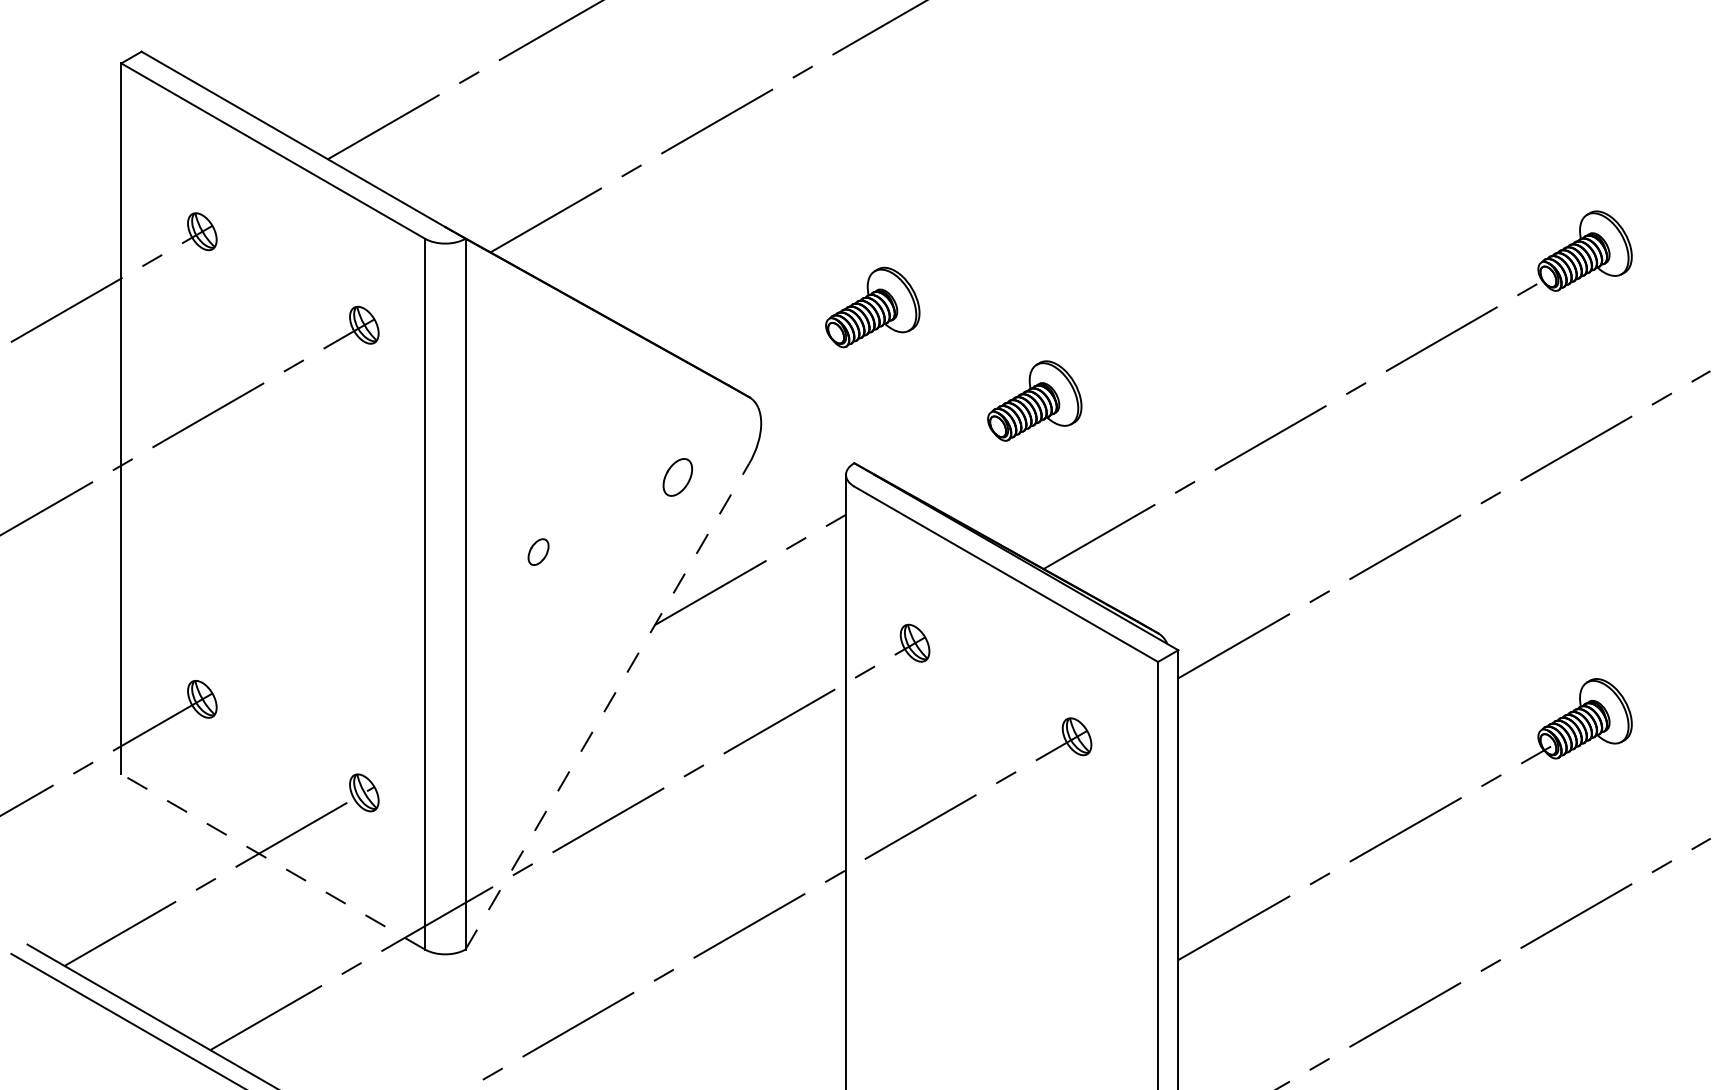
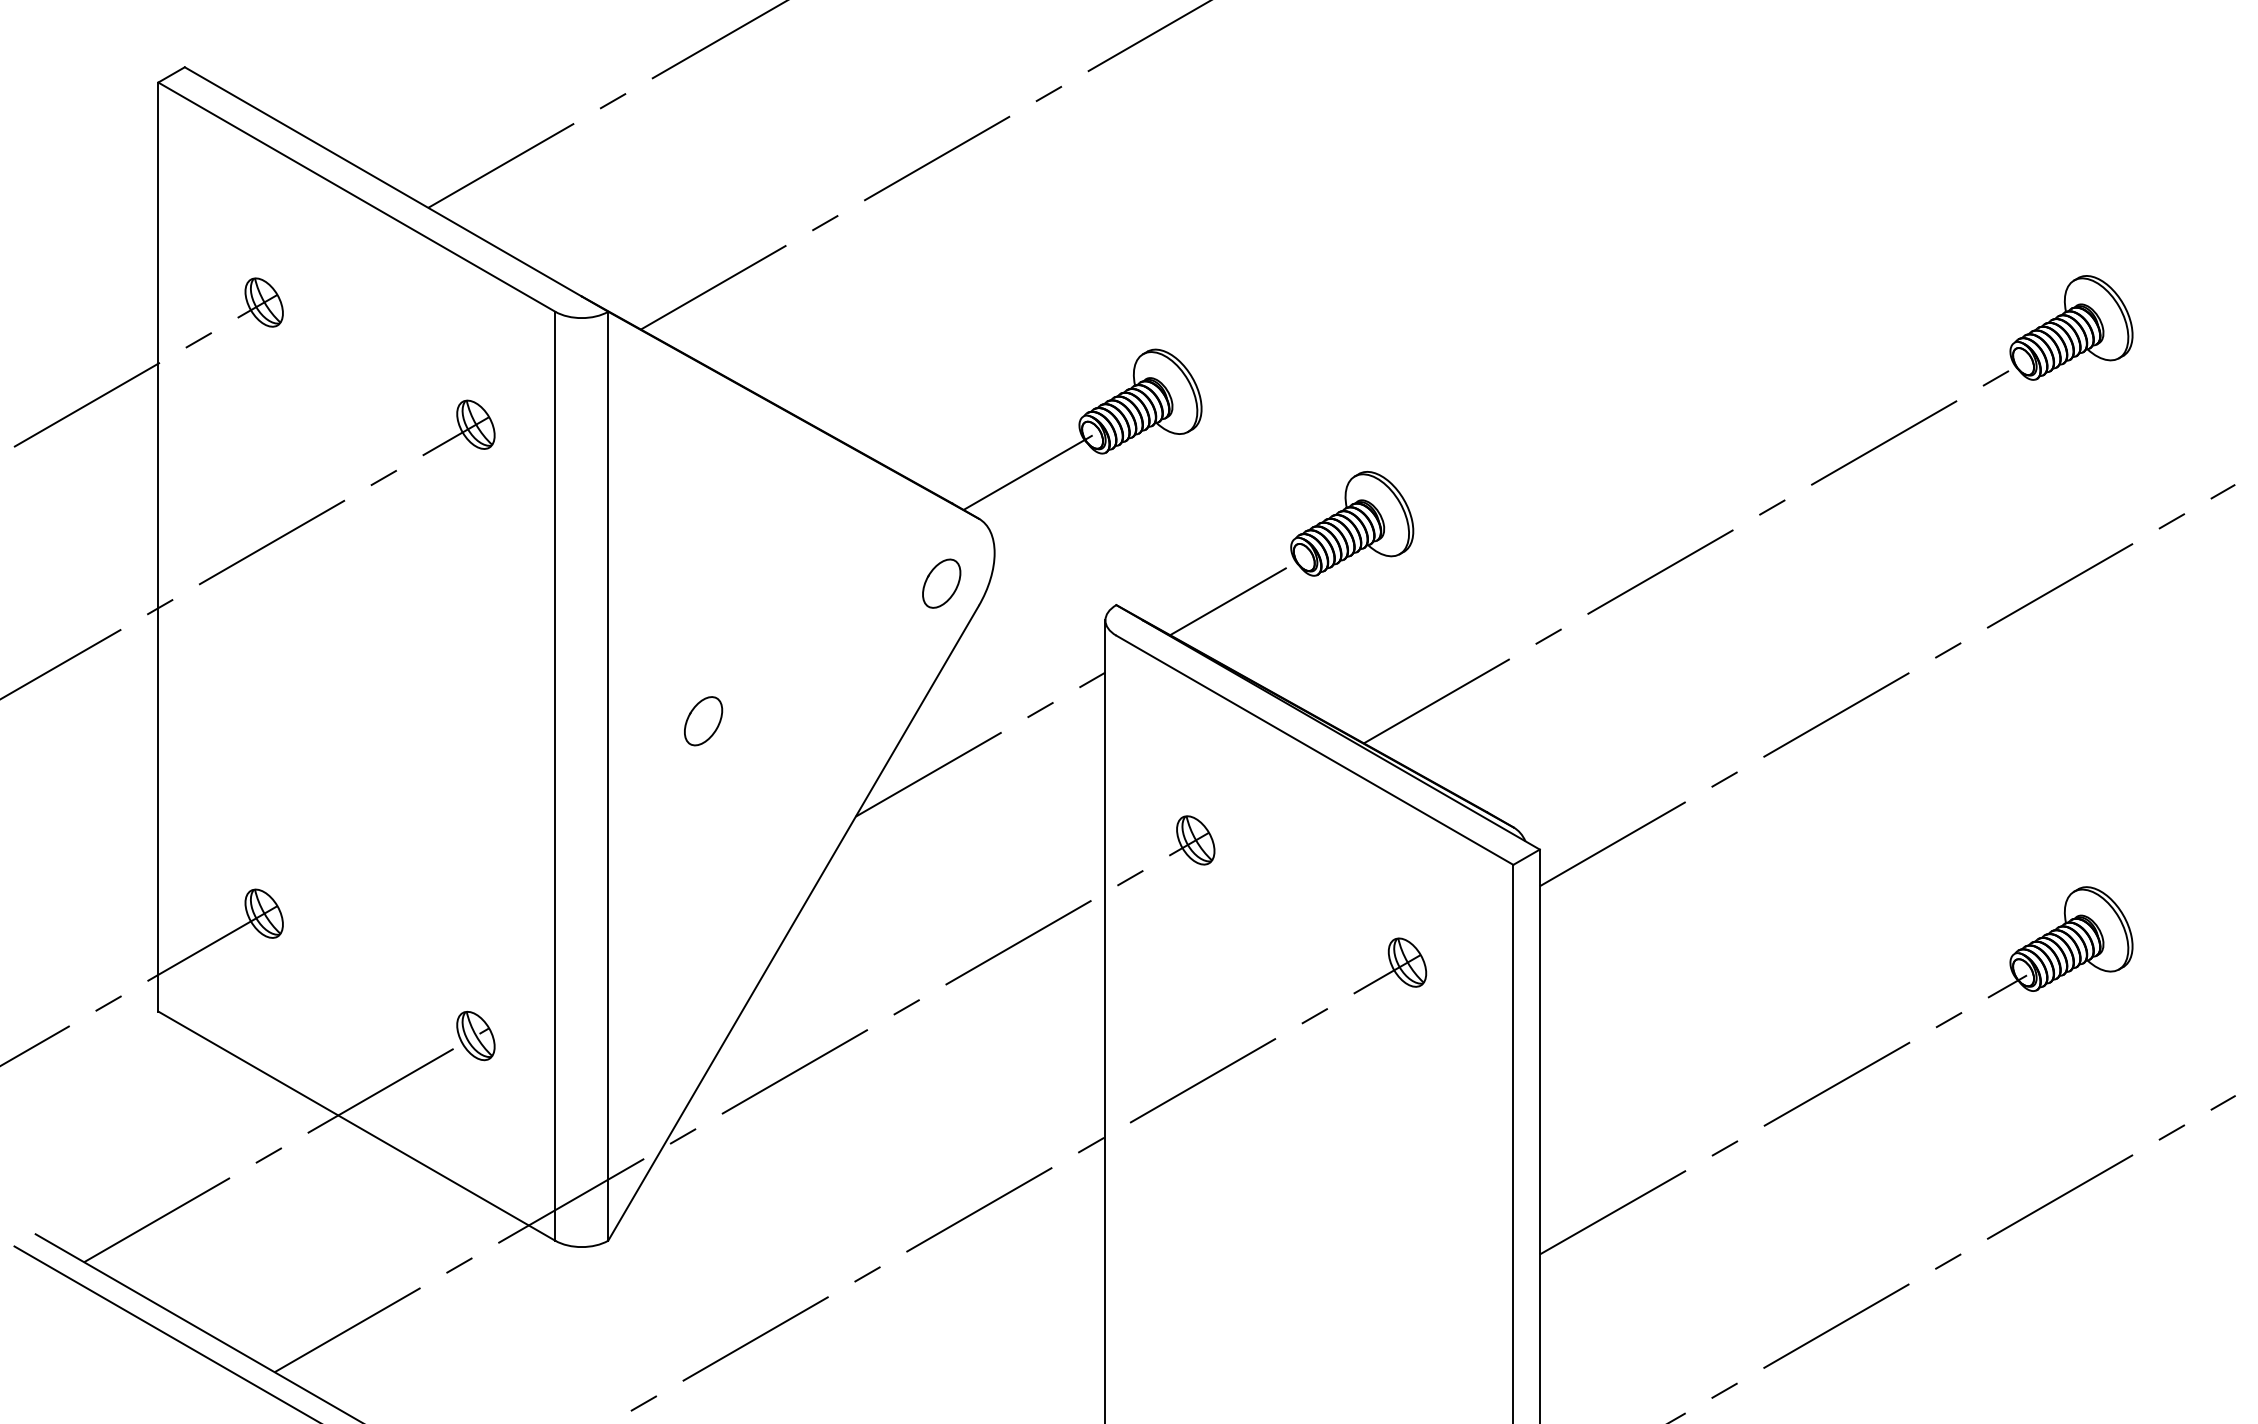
line: (786, 361) -> (1027, 472), added
line: (940, 460) -> (1228, 601), added
part: (677, 477) -> (941, 583), moved
part: (538, 552) -> (703, 721), size x1.43
line: (607, 706) -> (793, 923), dashed -> solid
line: (272, 861) -> (356, 1125), dashed -> solid

